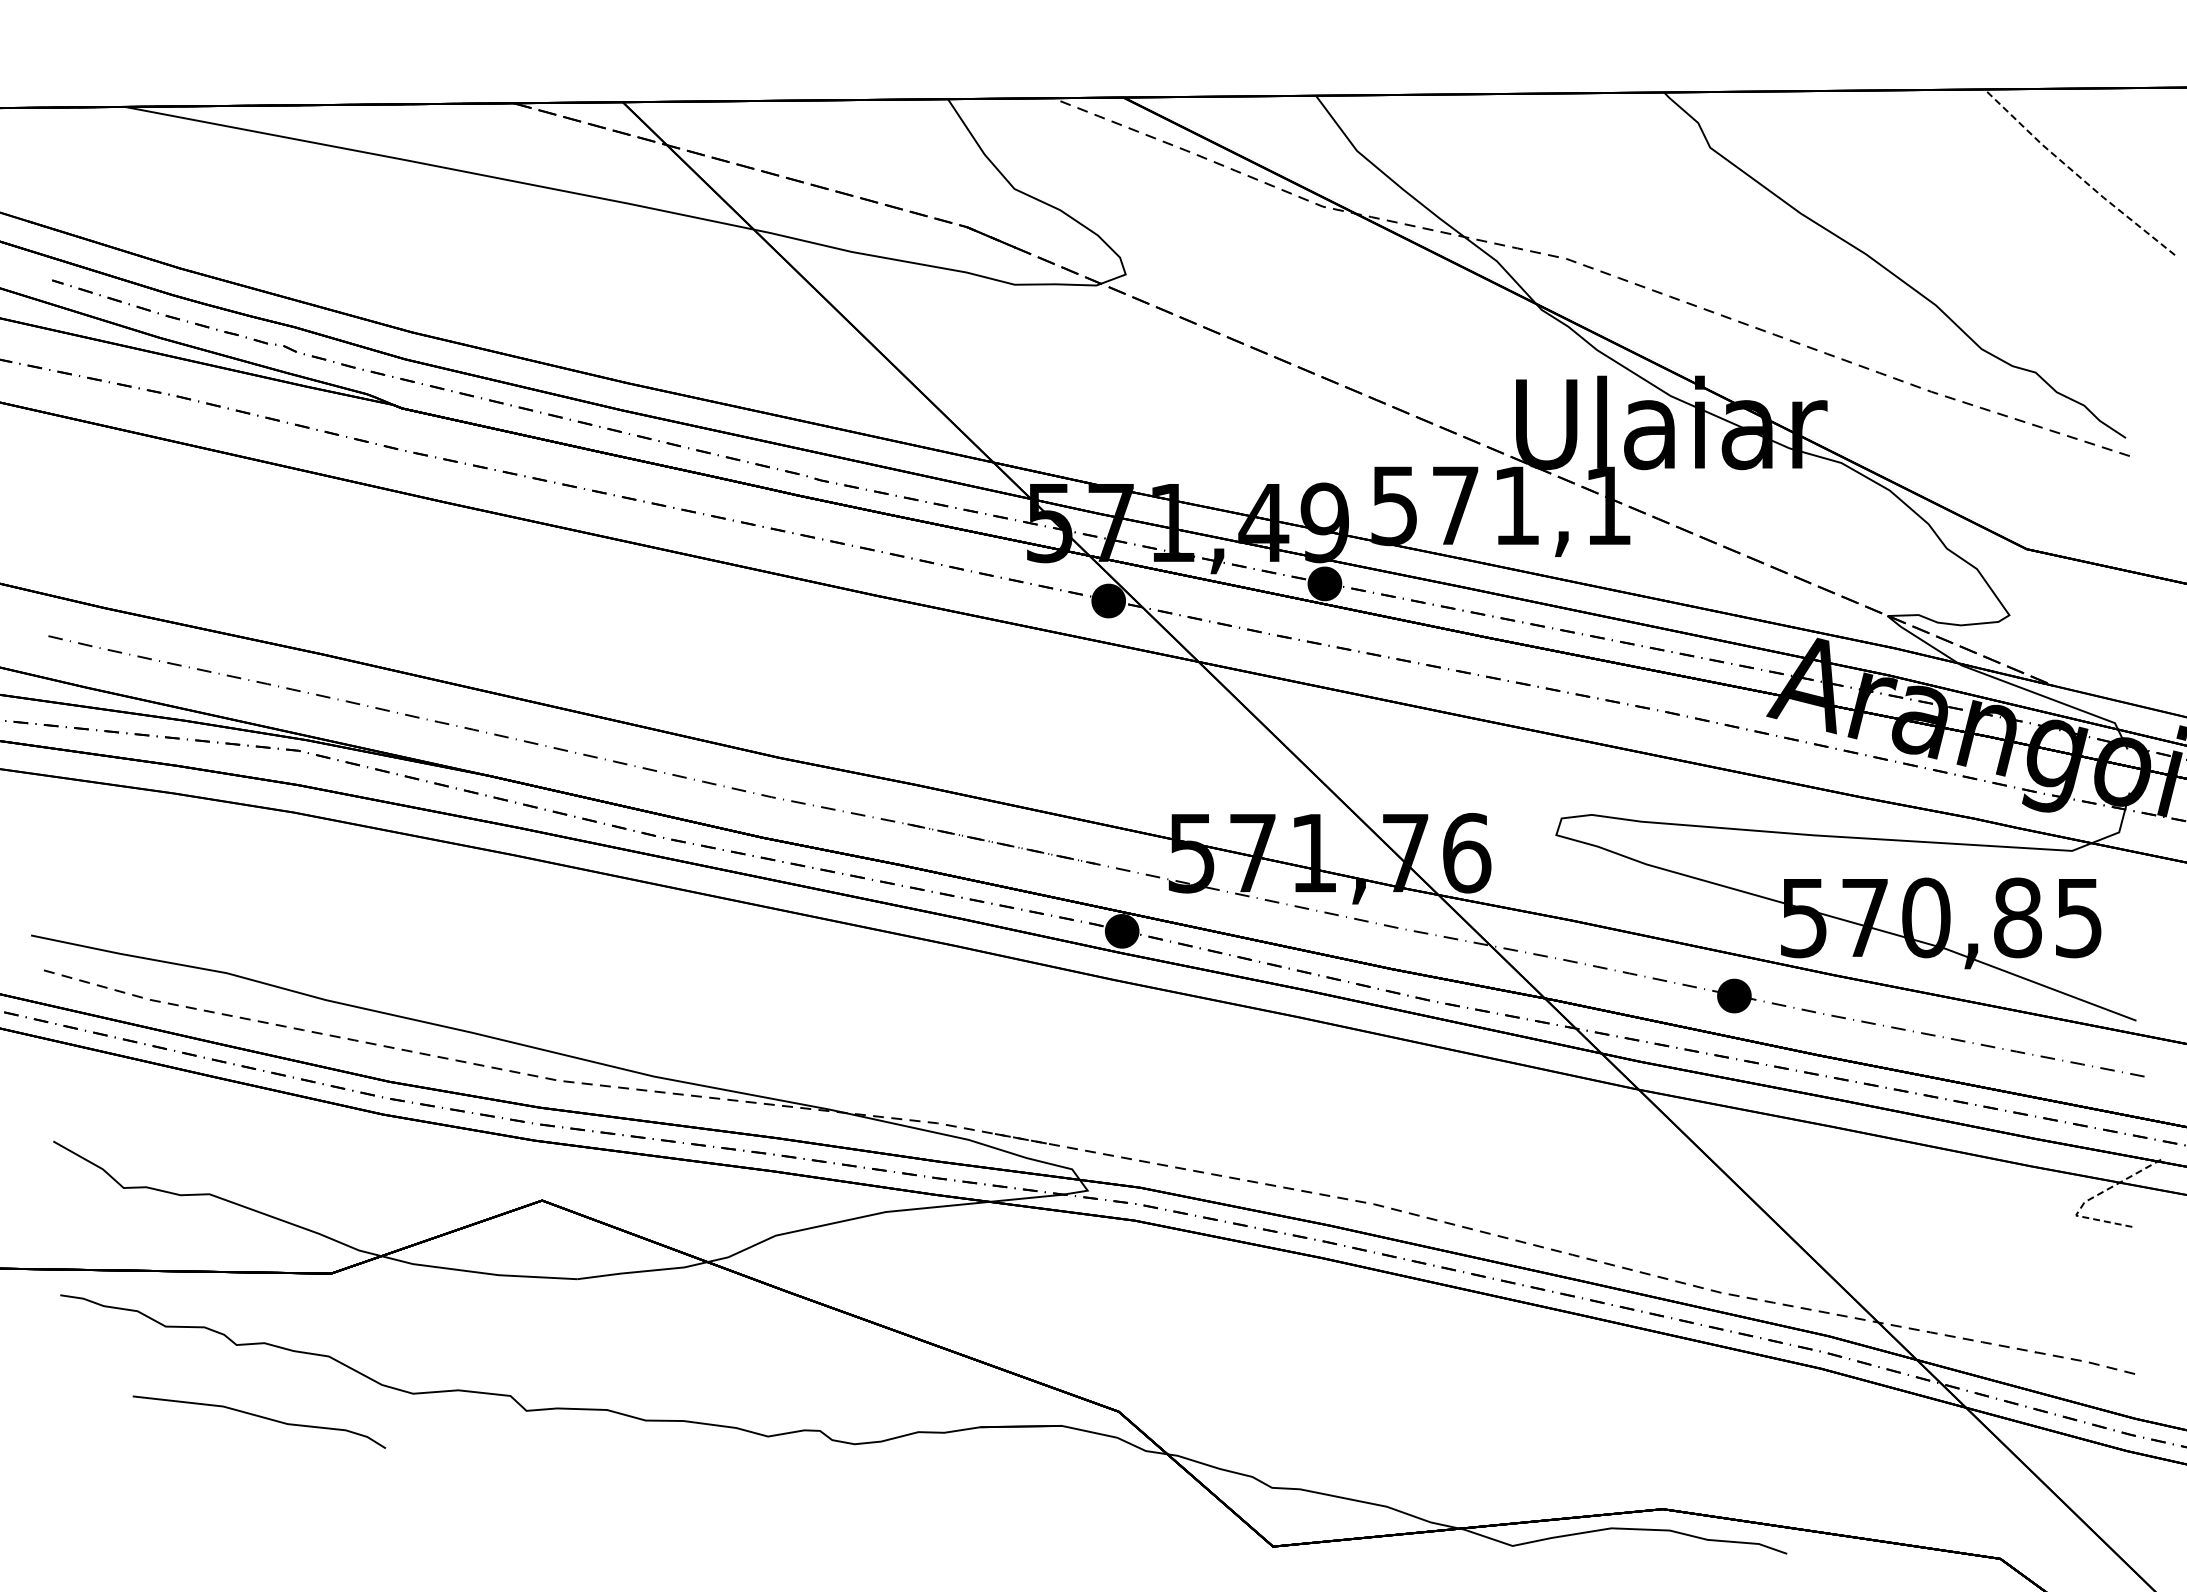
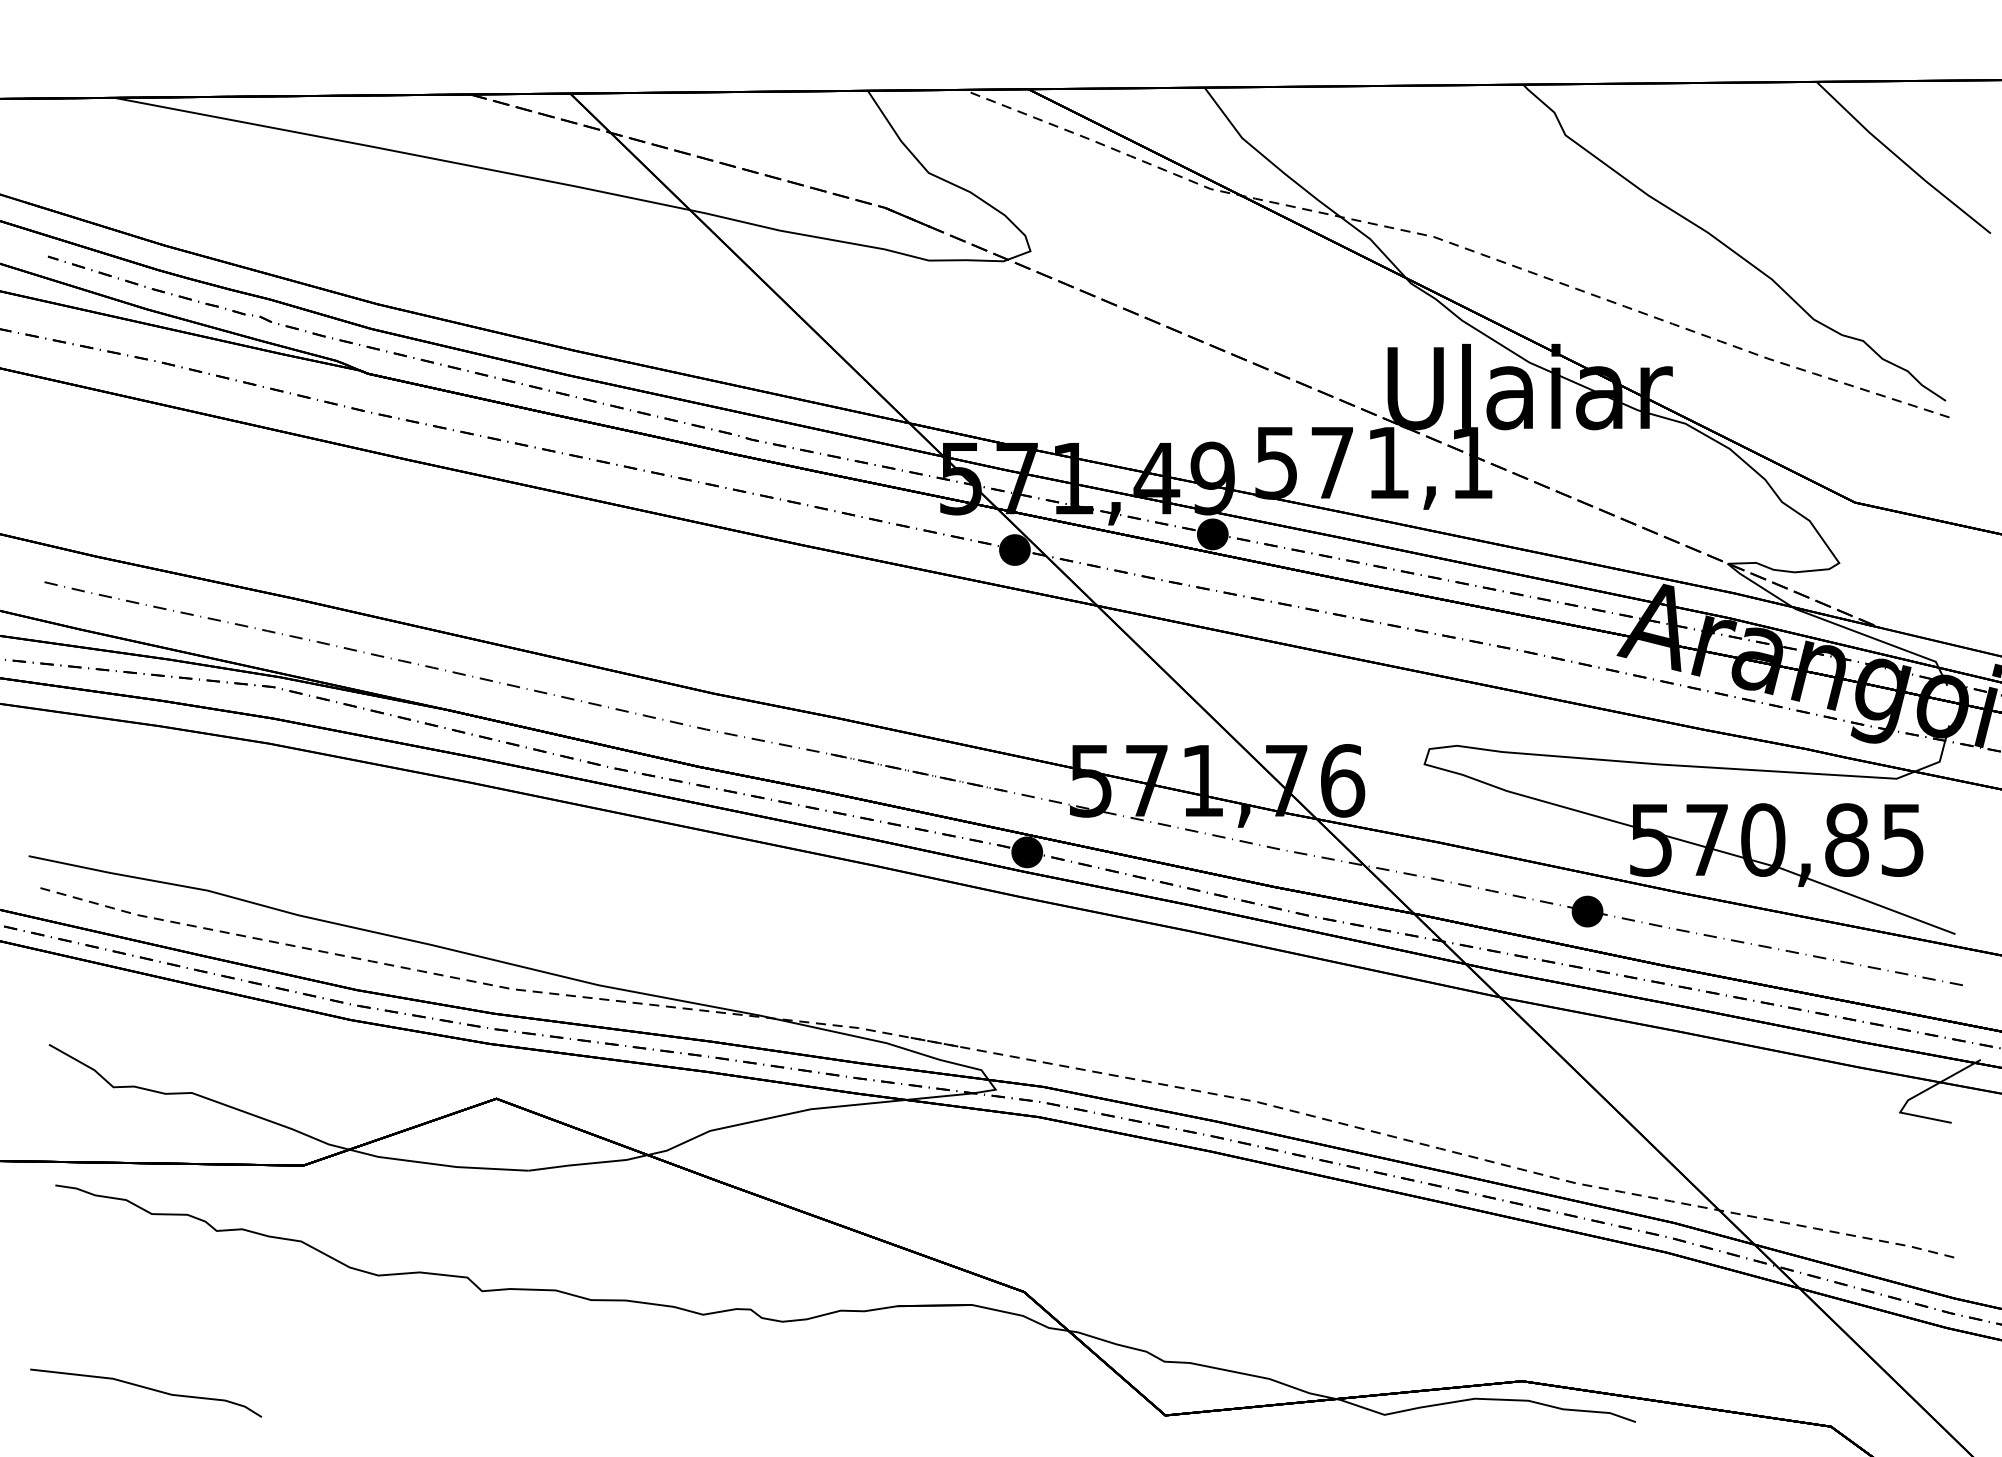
line: (2077, 175) -> (1901, 160), dashed -> solid
line: (2091, 1198) -> (1914, 1096), dashed -> solid
curve: (259, 1417) -> (146, 1388), moved

